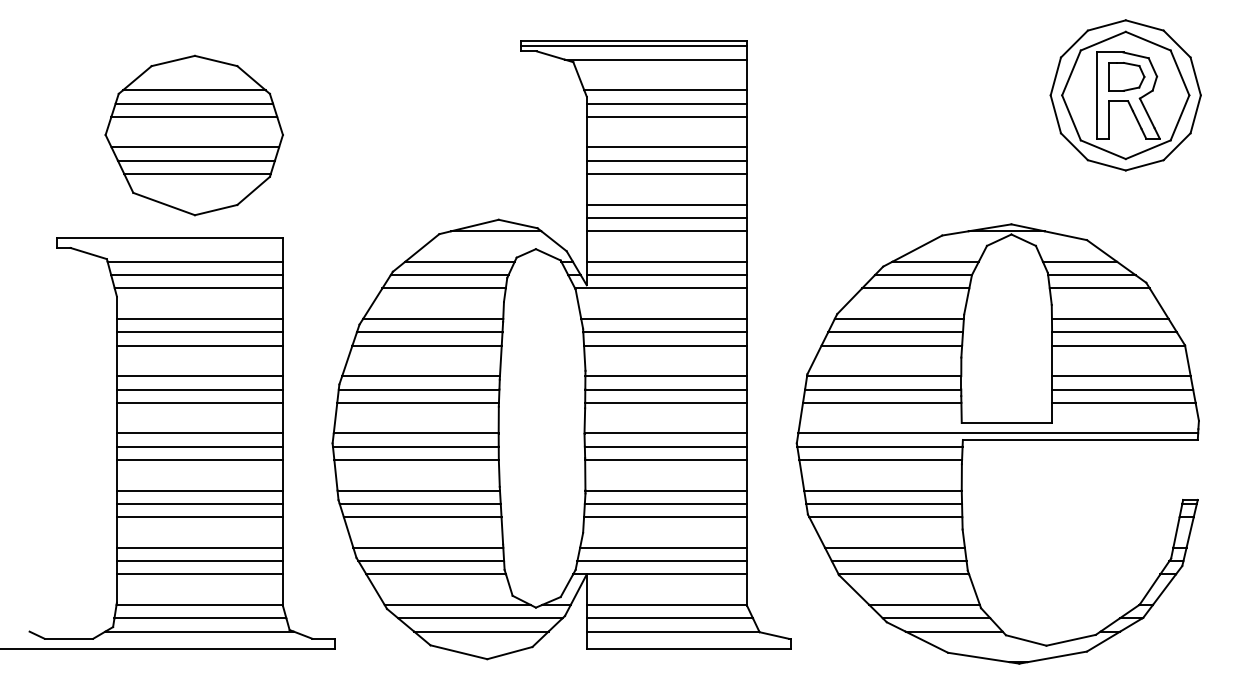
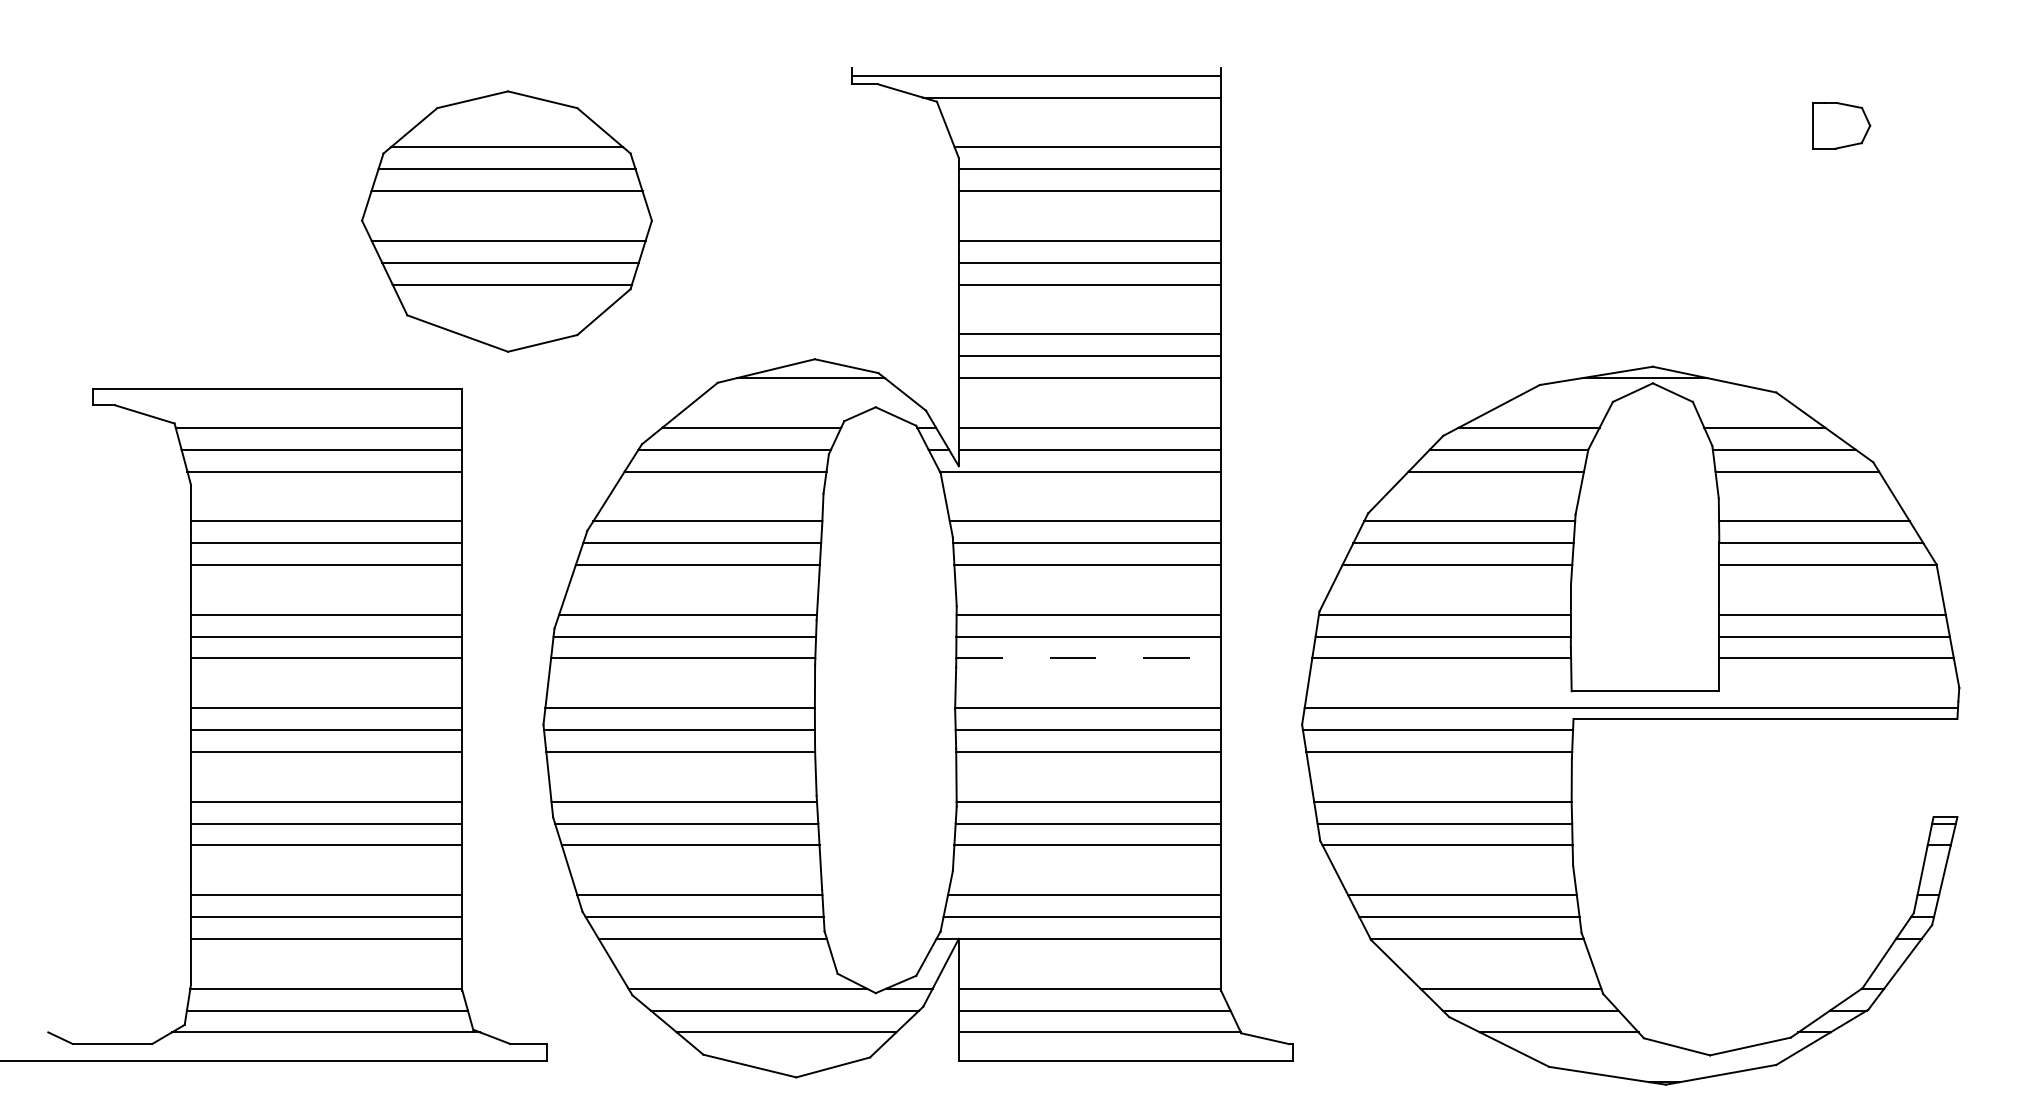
line: (634, 41) -> (1036, 67), removed
part: (1125, 95) -> (1839, 156), removed
part: (193, 135) -> (505, 221), moved
line: (666, 402) -> (1089, 657), solid -> dashed

